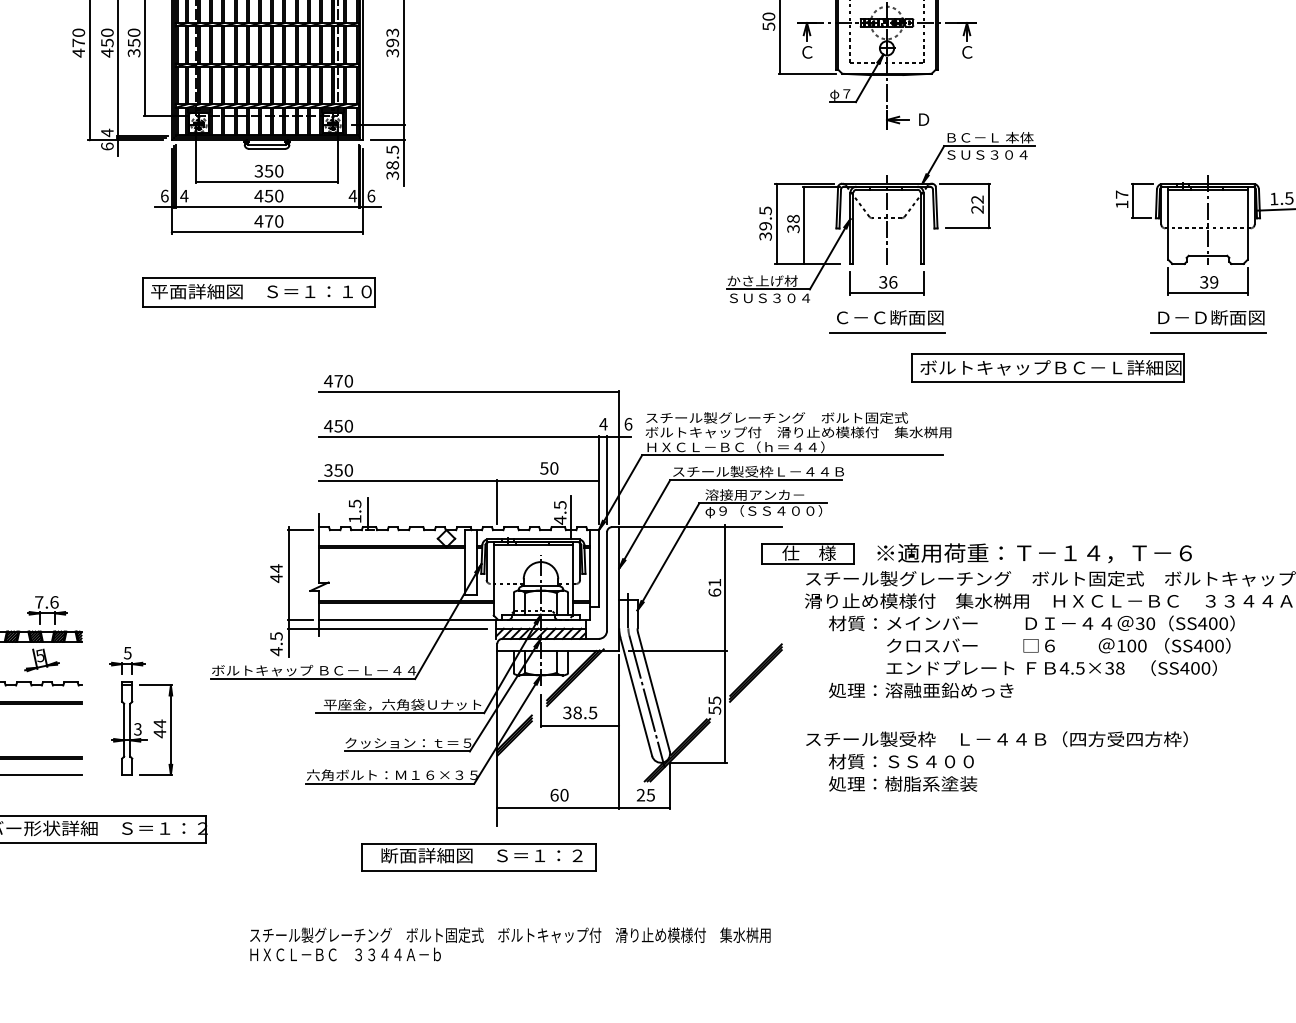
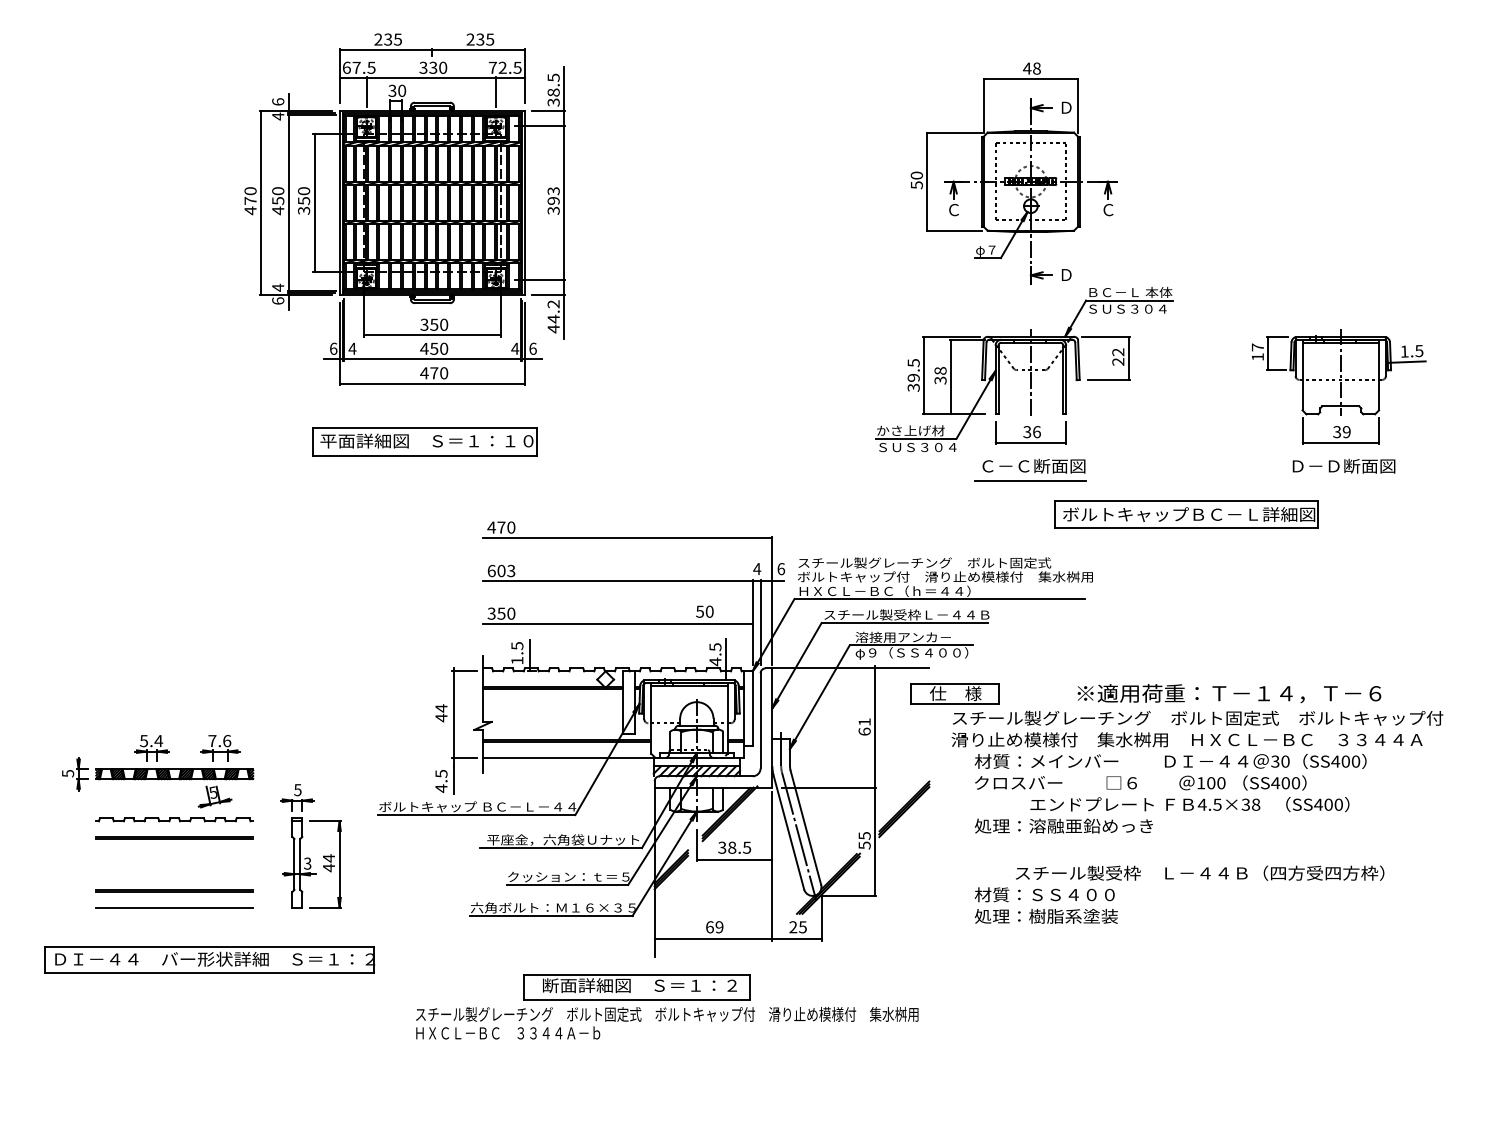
text: (392, 162) -> (553, 316), 38.5 -> 44.2
line: (1207, 332) -> (1340, 480), removed
text: (338, 425) -> (501, 570), 450 -> 603
line: (497, 501) -> (654, 643), removed
text: (1034, 553) -> (1229, 693), moved
line: (387, 628) -> (548, 766), removed
text: (1058, 645) -> (1140, 782), moved
text: (996, 738) -> (1199, 872), moved
text: (564, 795) -> (719, 927), 60 -> 69
text: (510, 944) -> (667, 1023), moved

